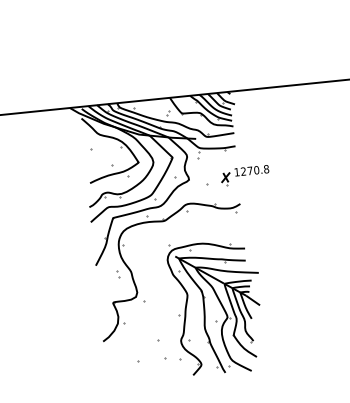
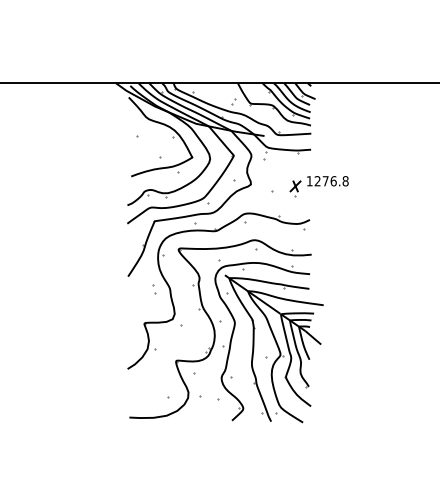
text: (256, 169) -> (333, 180), 1270.8 -> 1276.8
part: (176, 300) -> (220, 328), added

